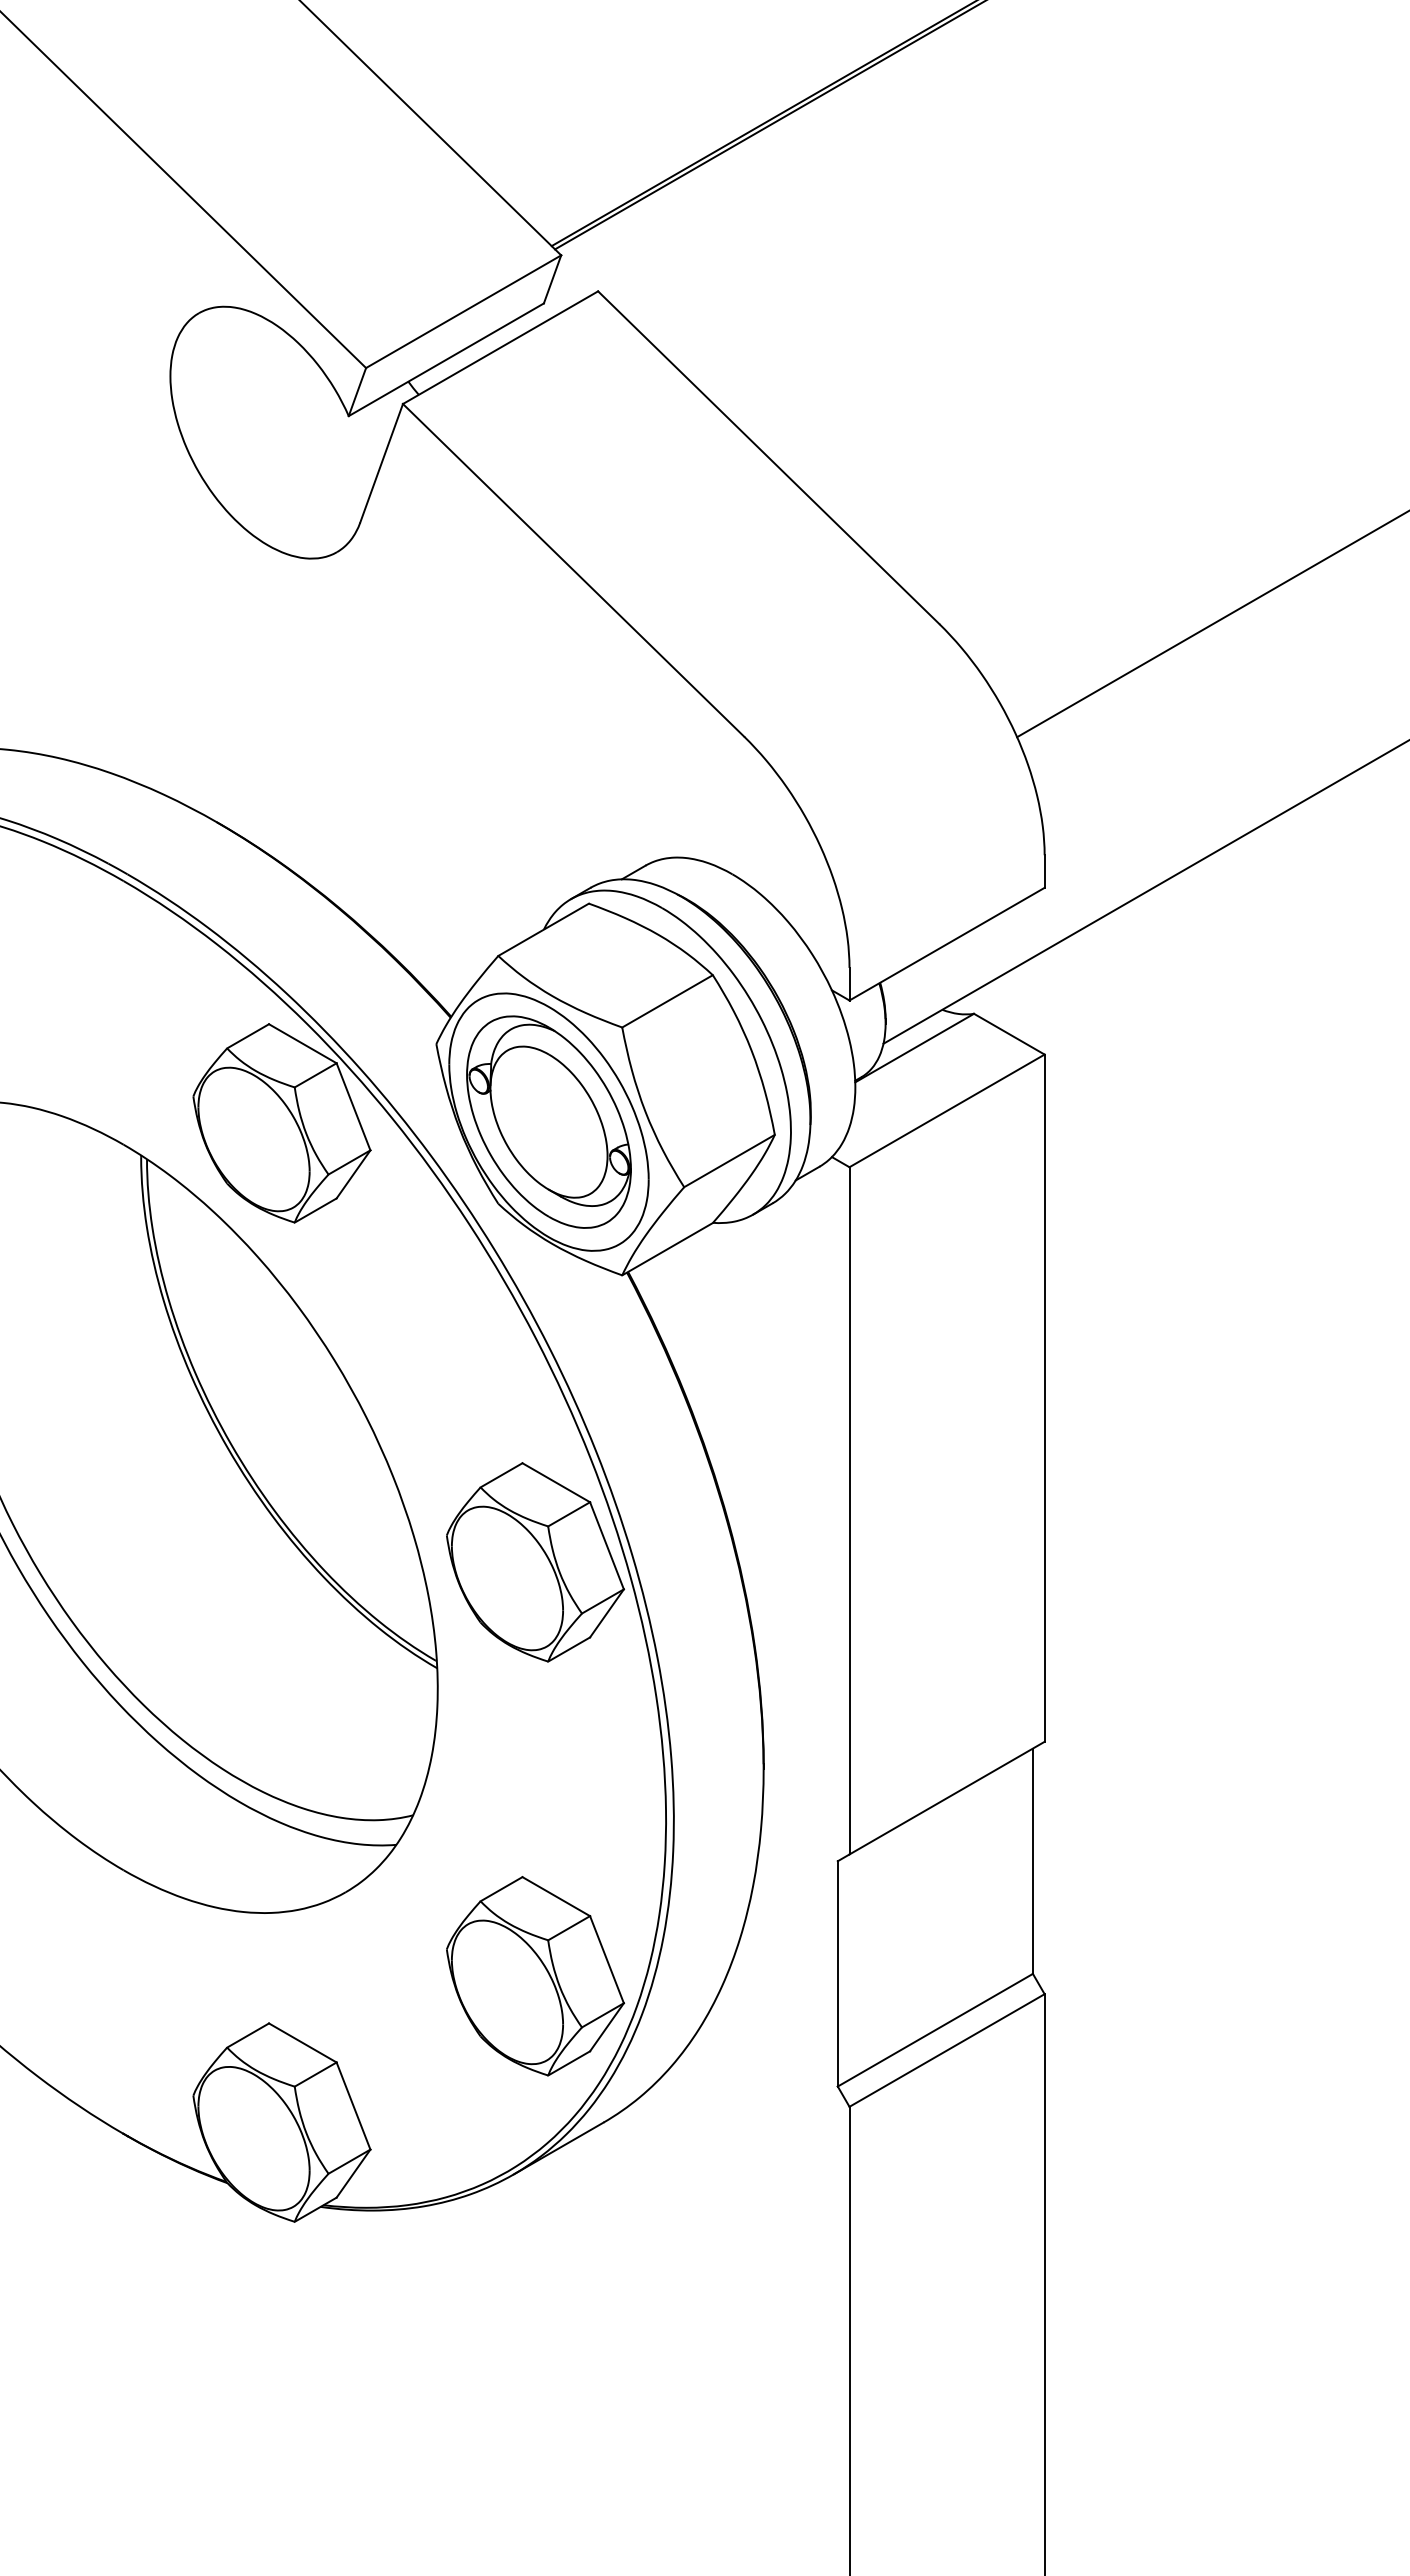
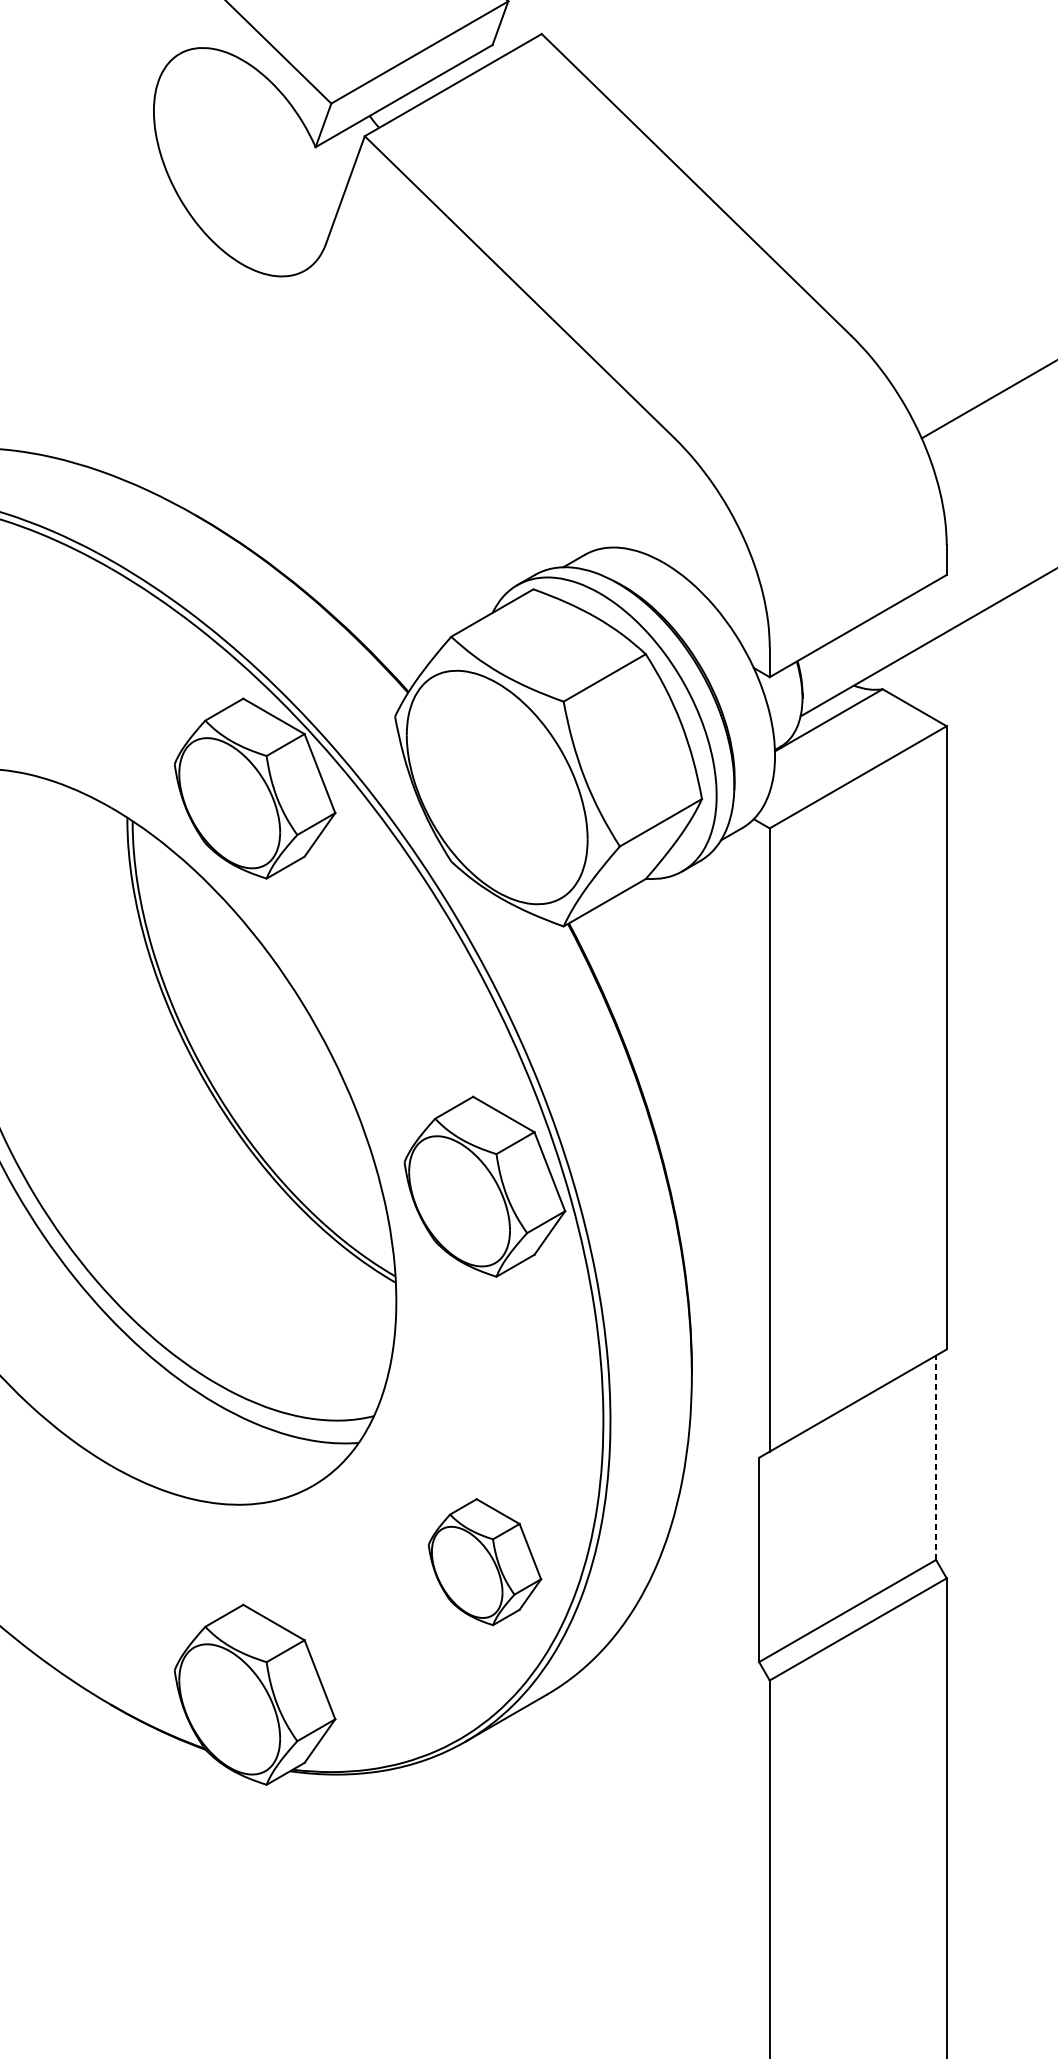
part: (548, 1121) -> (496, 786), removed
line: (1032, 1861) -> (935, 1458), solid -> dashed
part: (535, 1976) -> (484, 1562), size x0.7

